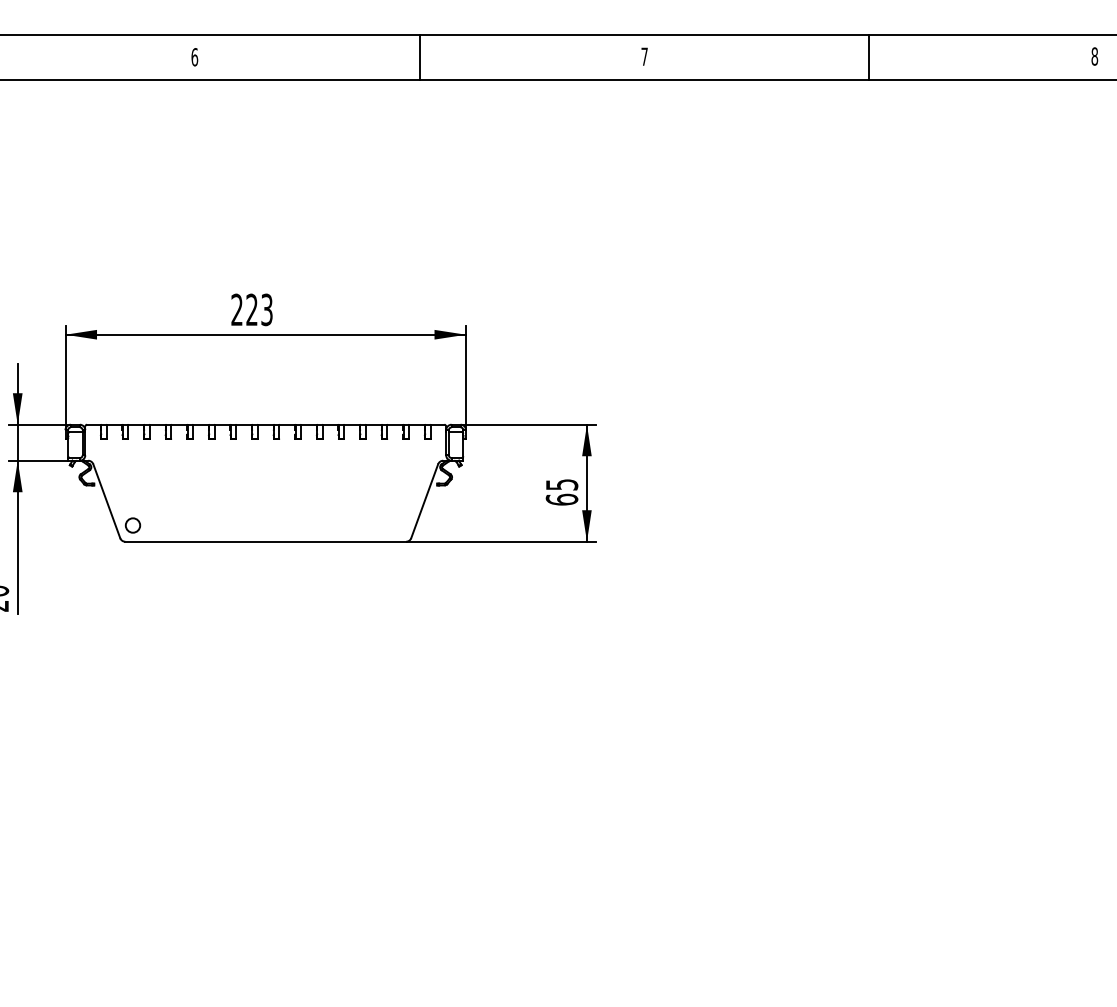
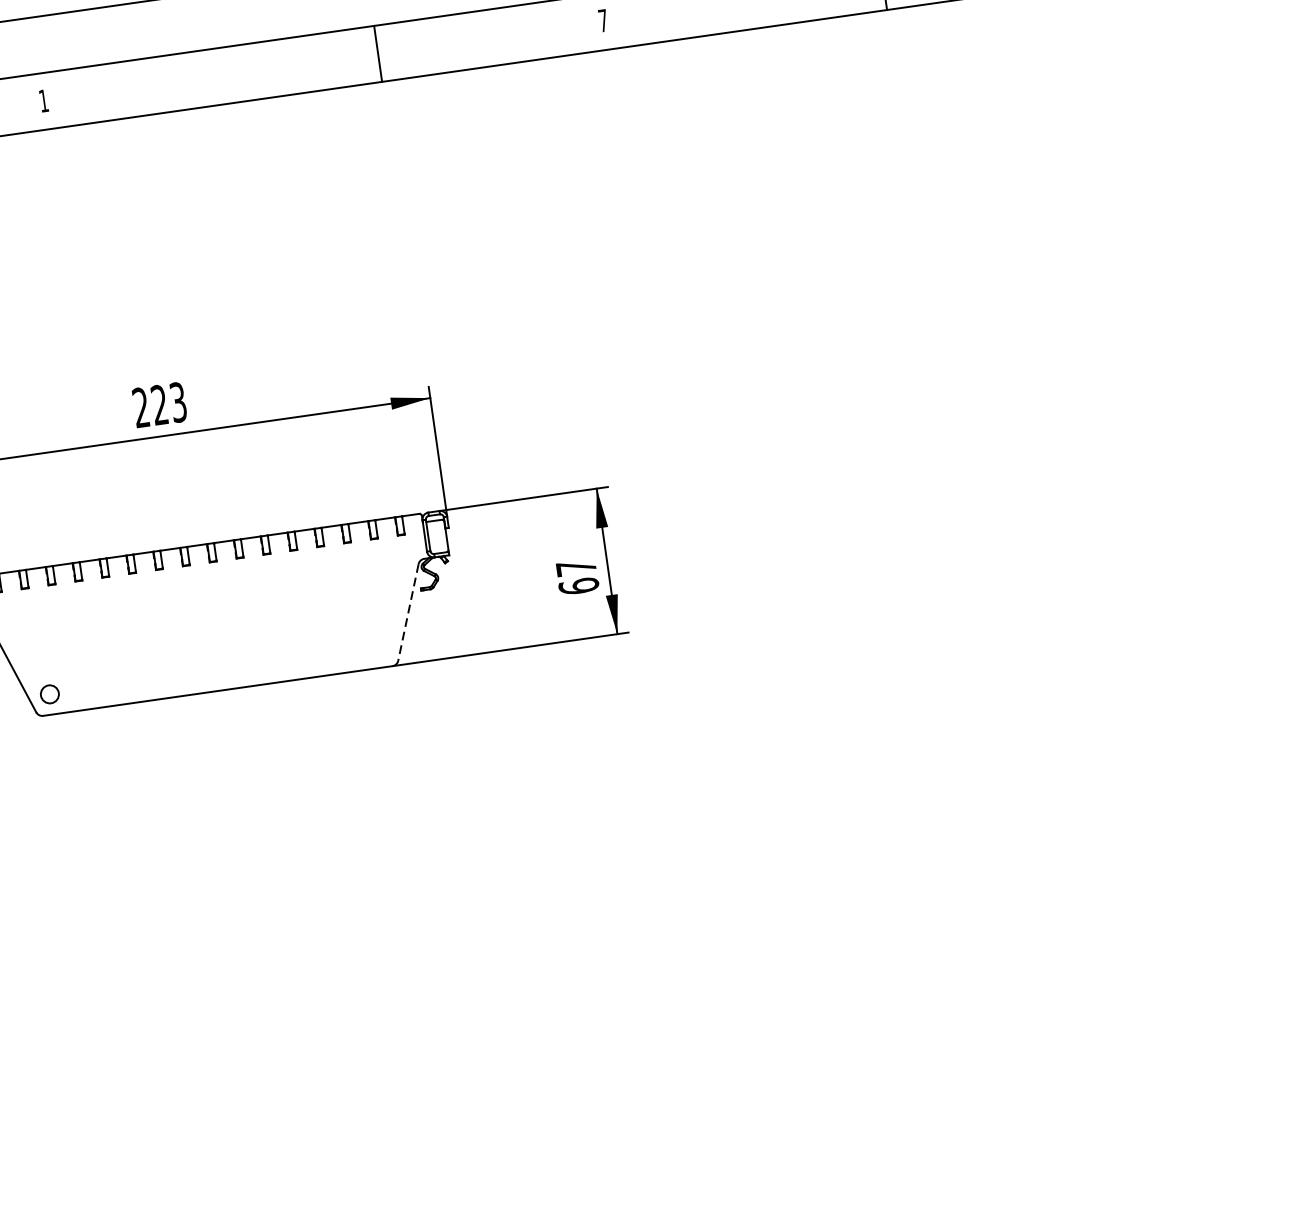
text: (194, 57) -> (43, 101), 6 -> 1
line: (419, 57) -> (378, 53), moved
text: (562, 484) -> (576, 567), 65 -> 67
line: (424, 501) -> (408, 612), solid -> dashed

